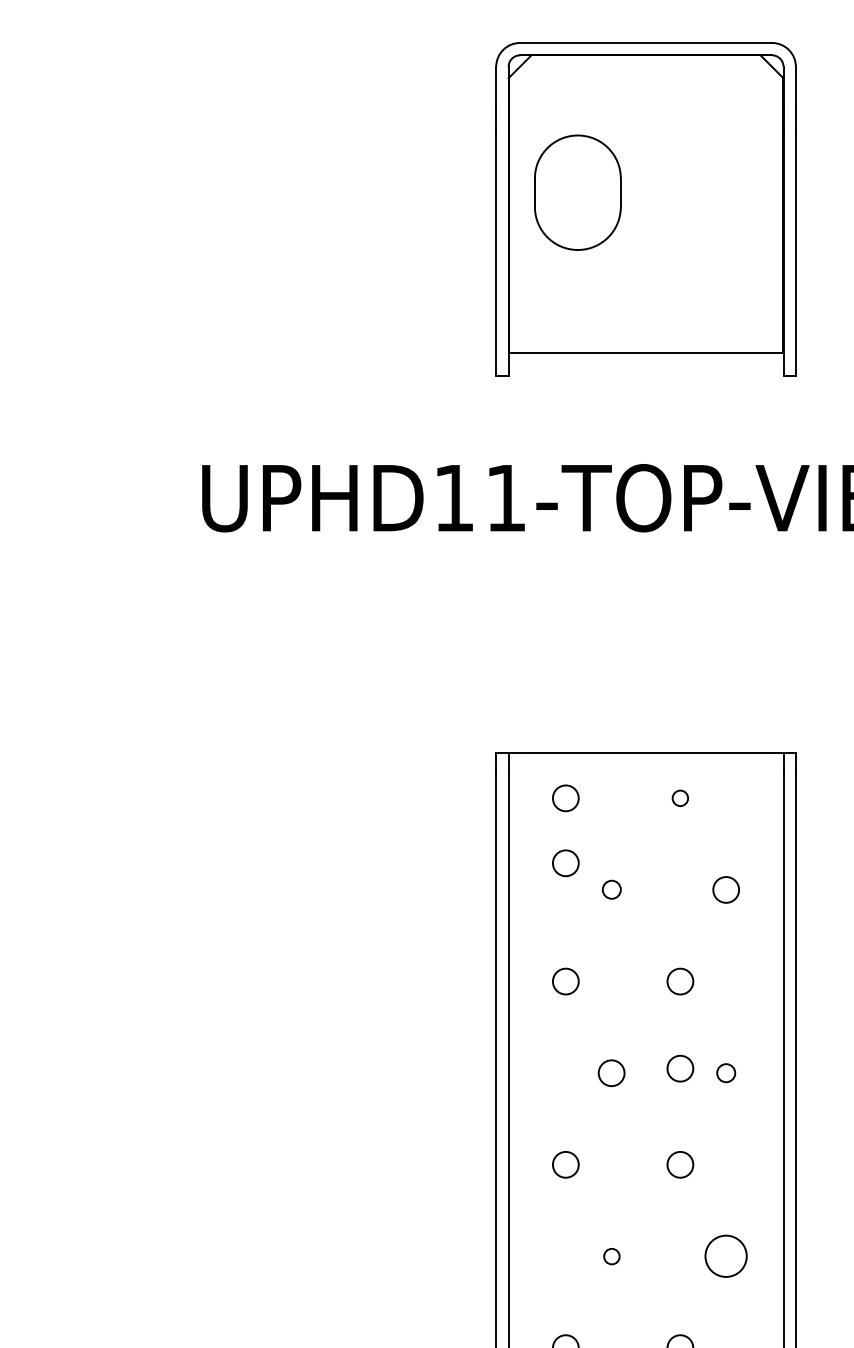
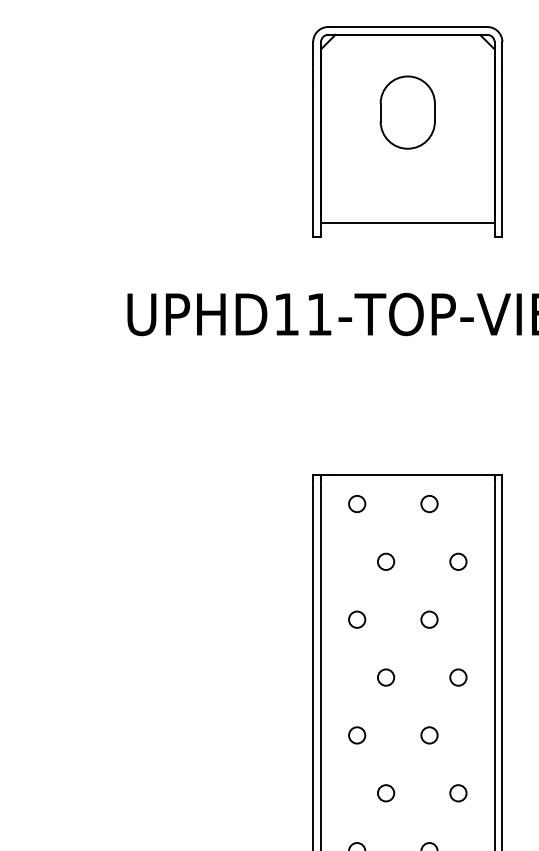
part: (577, 192) -> (407, 112), moved
circle: (680, 797) -> (429, 503), size x1.67
circle: (566, 862) -> (357, 544), removed
circle: (612, 889) -> (386, 561), size x1.43
circle: (680, 1068) -> (429, 674), removed
circle: (726, 1073) -> (458, 677), size x1.43
circle: (612, 1256) -> (386, 793), size x1.67
circle: (726, 1256) -> (458, 793), size x0.62

